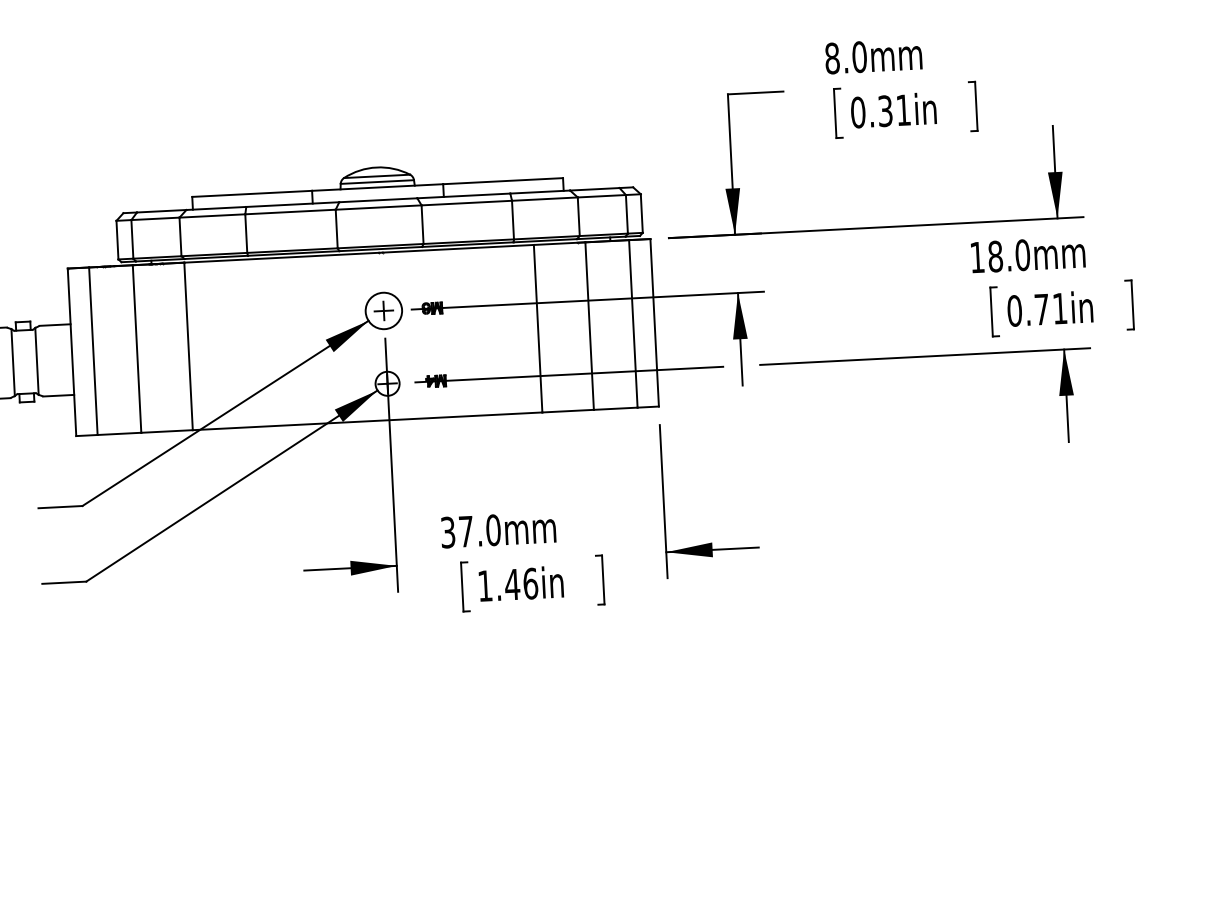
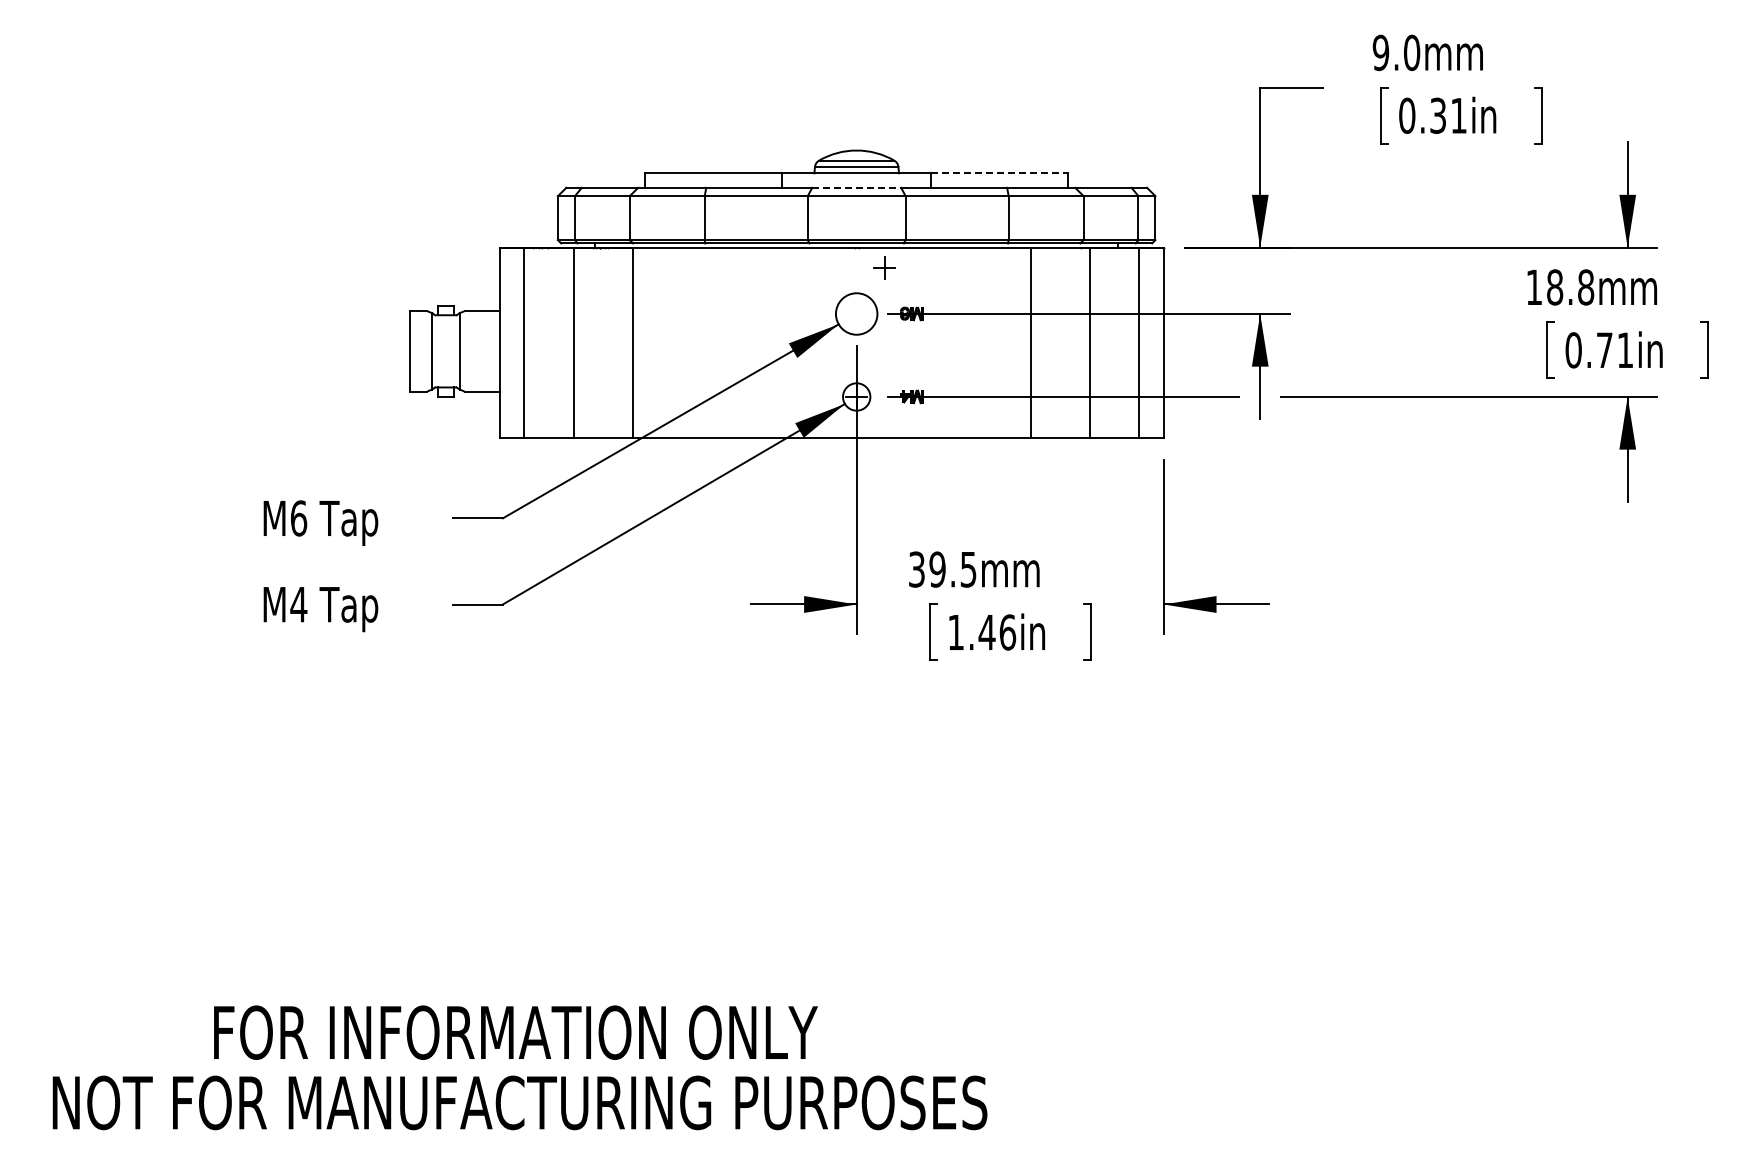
text: (831, 58) -> (1380, 52), 8.0mm -> 9.0mm
line: (503, 181) -> (1000, 173), solid -> dashed
line: (378, 199) -> (857, 187), solid -> dashed
text: (1023, 255) -> (1586, 287), 18.0mm -> 18.8mm
part: (383, 310) -> (884, 267), moved
text: (479, 530) -> (952, 569), 37.0mm -> 39.5mm

